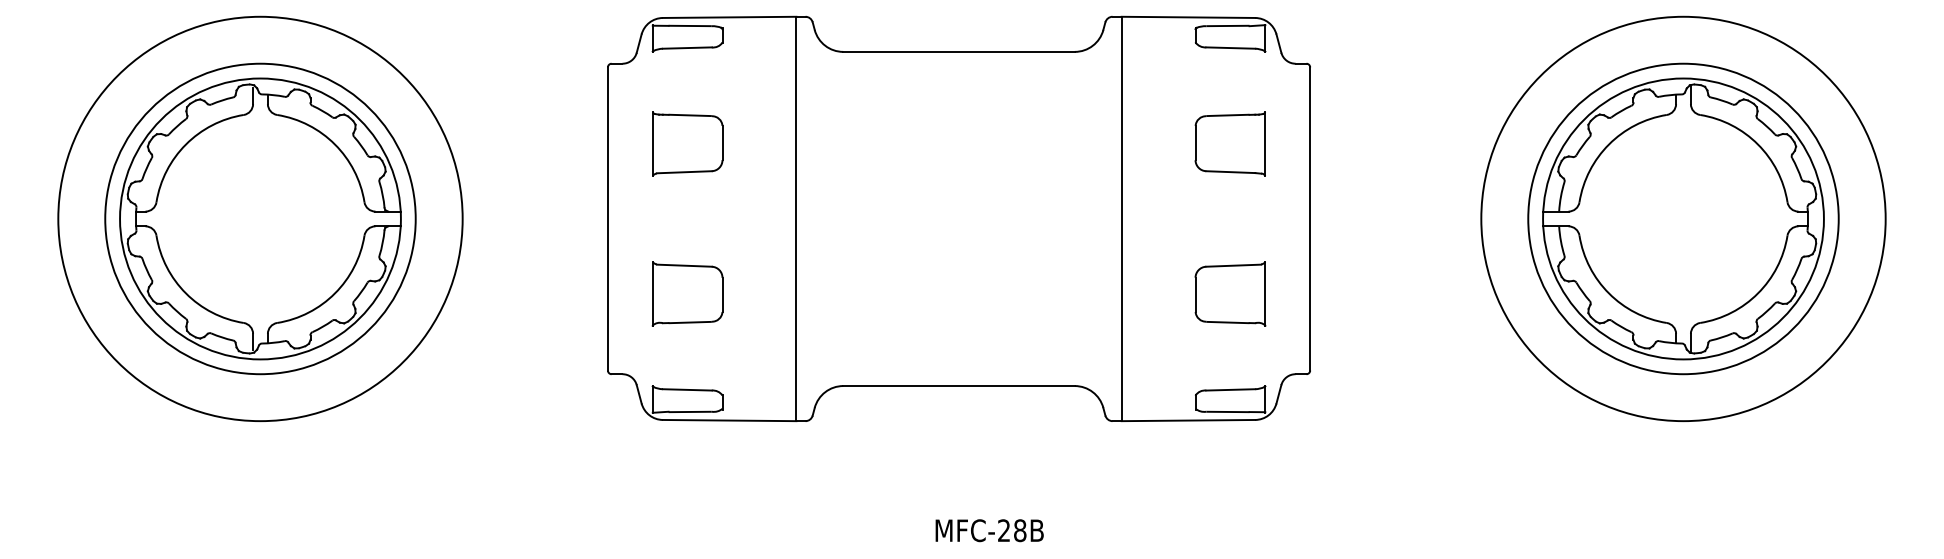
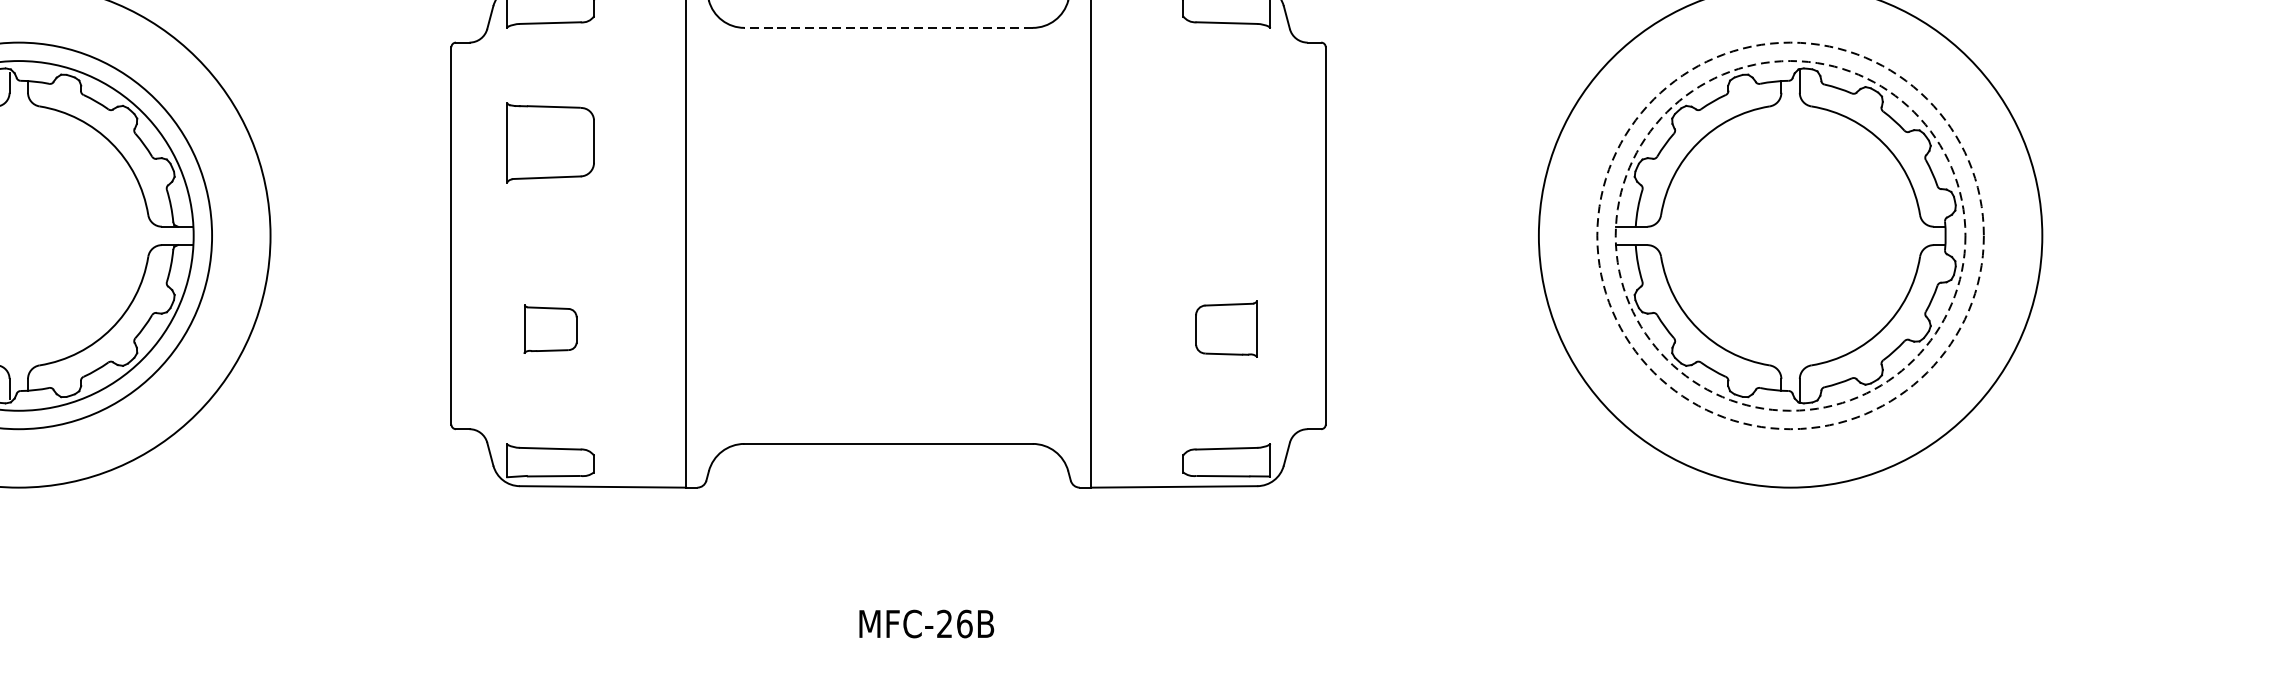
line: (959, 51) -> (889, 27), solid -> dashed
part: (1229, 143) -> (1225, 141), removed
circle: (1683, 218) -> (1790, 235), solid -> dashed
circle: (1683, 218) -> (1790, 235), solid -> dashed
part: (687, 293) -> (550, 328), size x0.6
part: (1230, 293) -> (1226, 328), size x0.7
text: (1020, 530) -> (965, 623), MFC-28B -> MFC-26B

